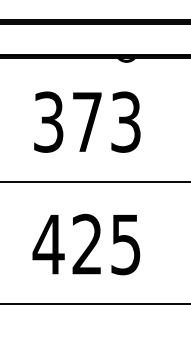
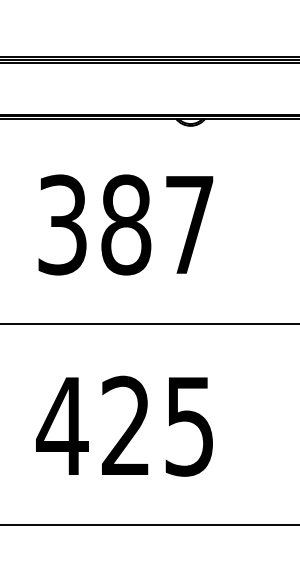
text: (106, 121) -> (157, 223), 373 -> 387

